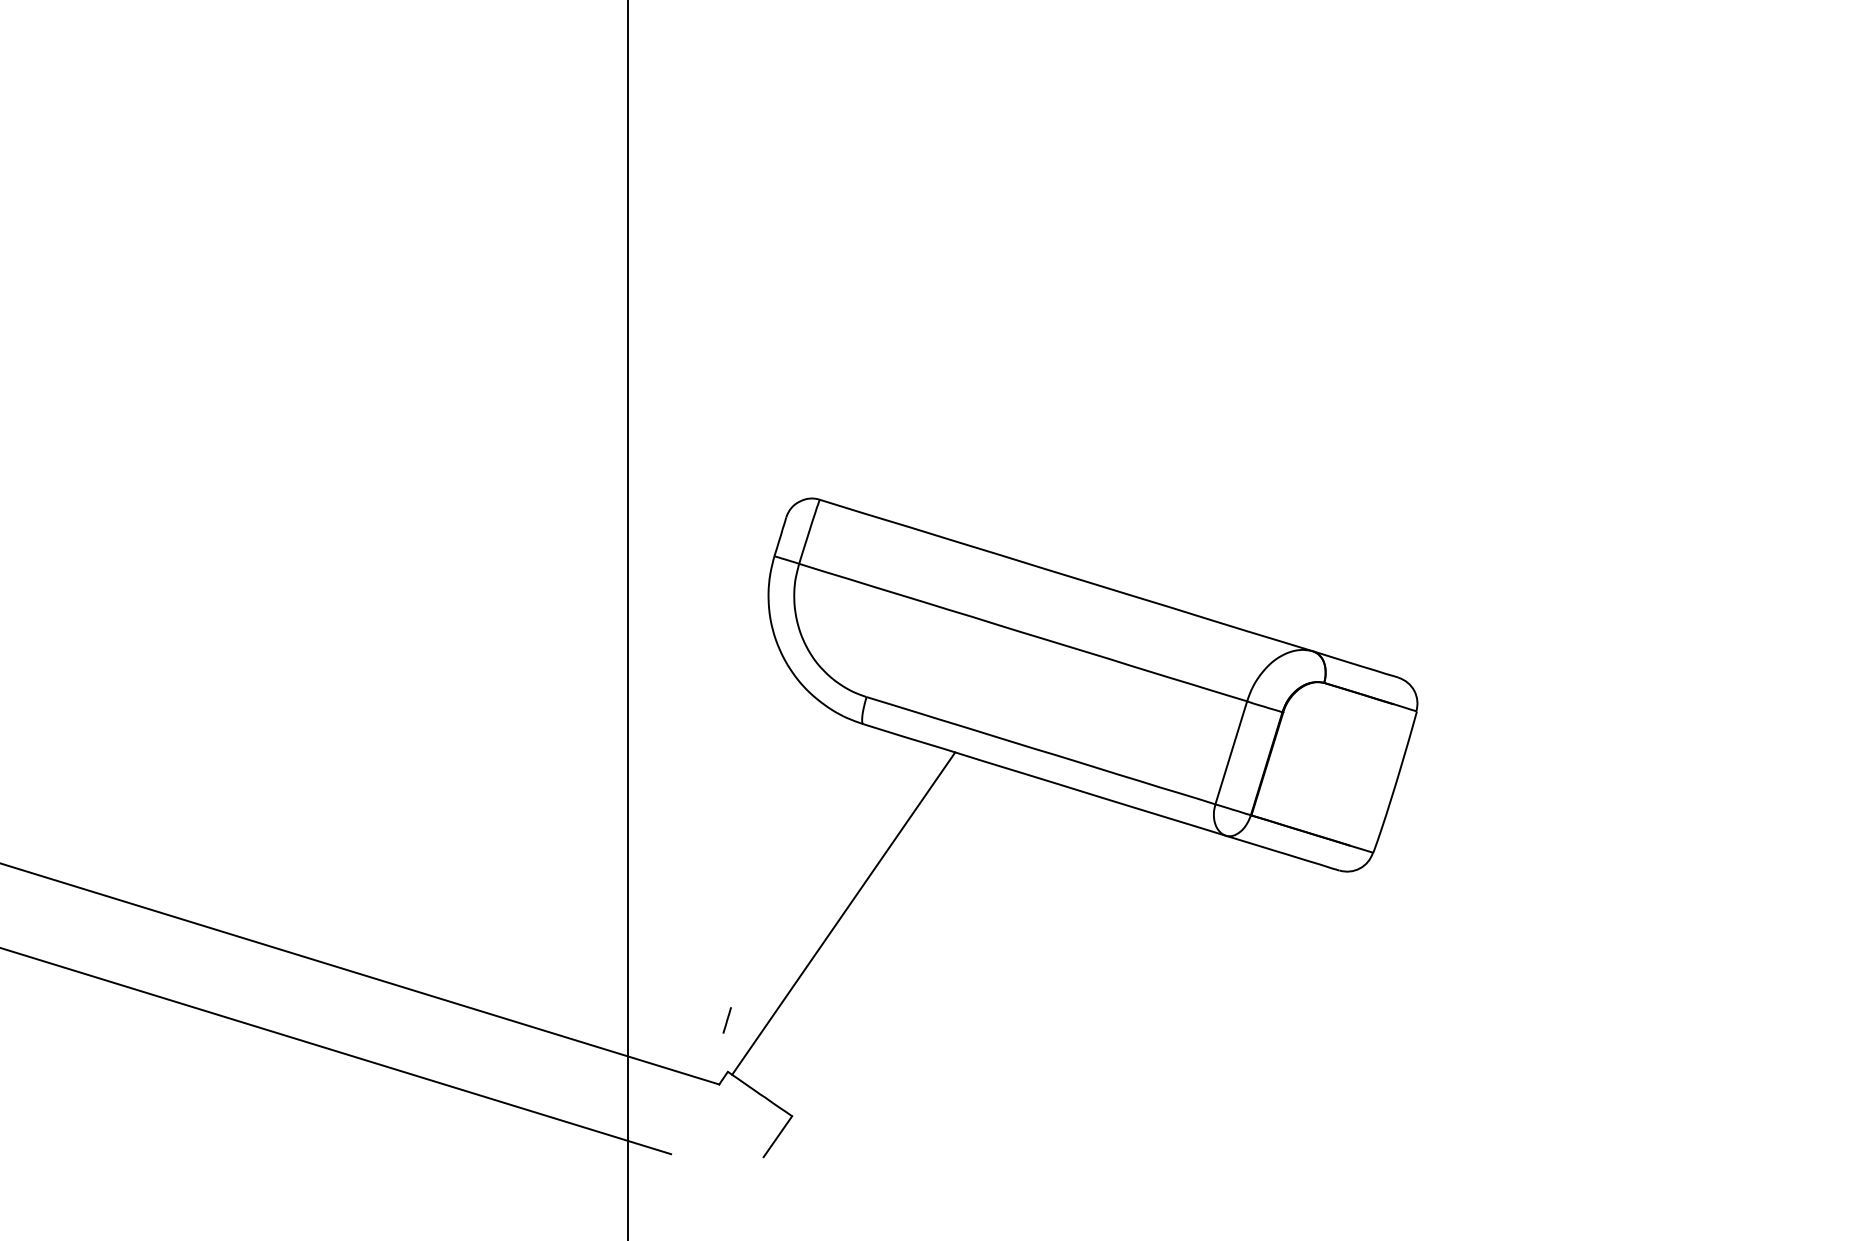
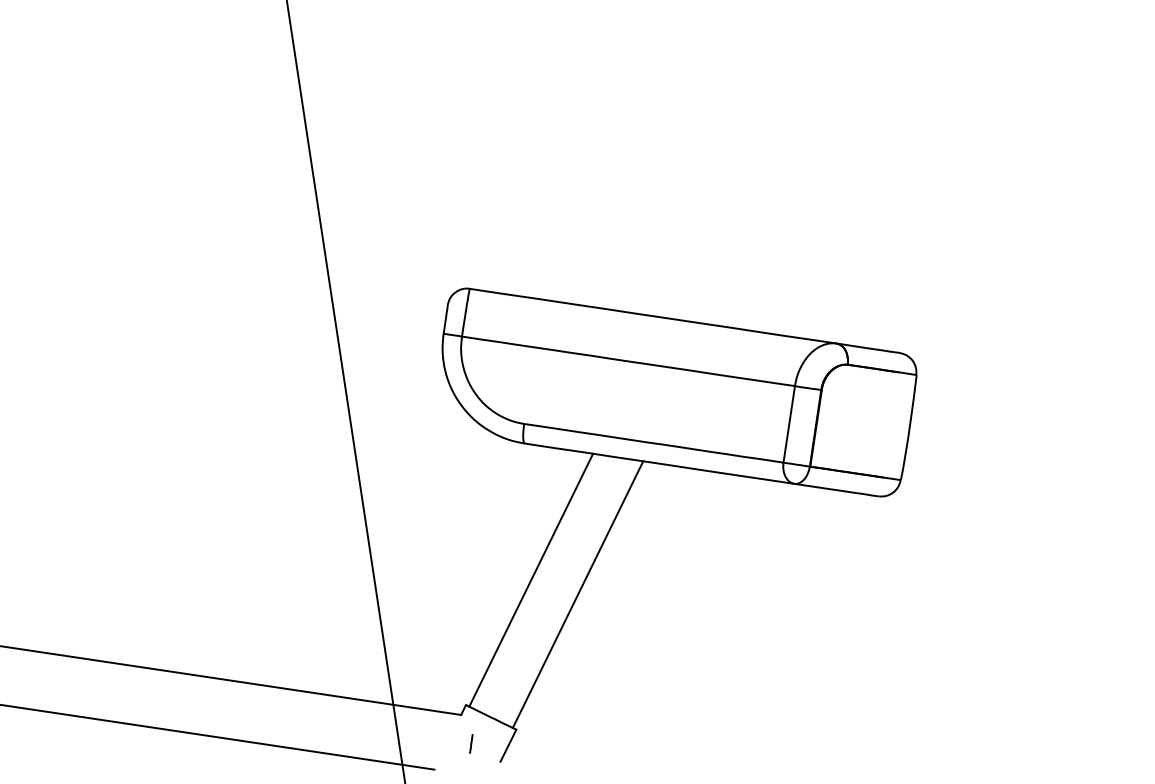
line: (904, 943) -> (577, 594), added
line: (726, 1020) -> (470, 744), moved

